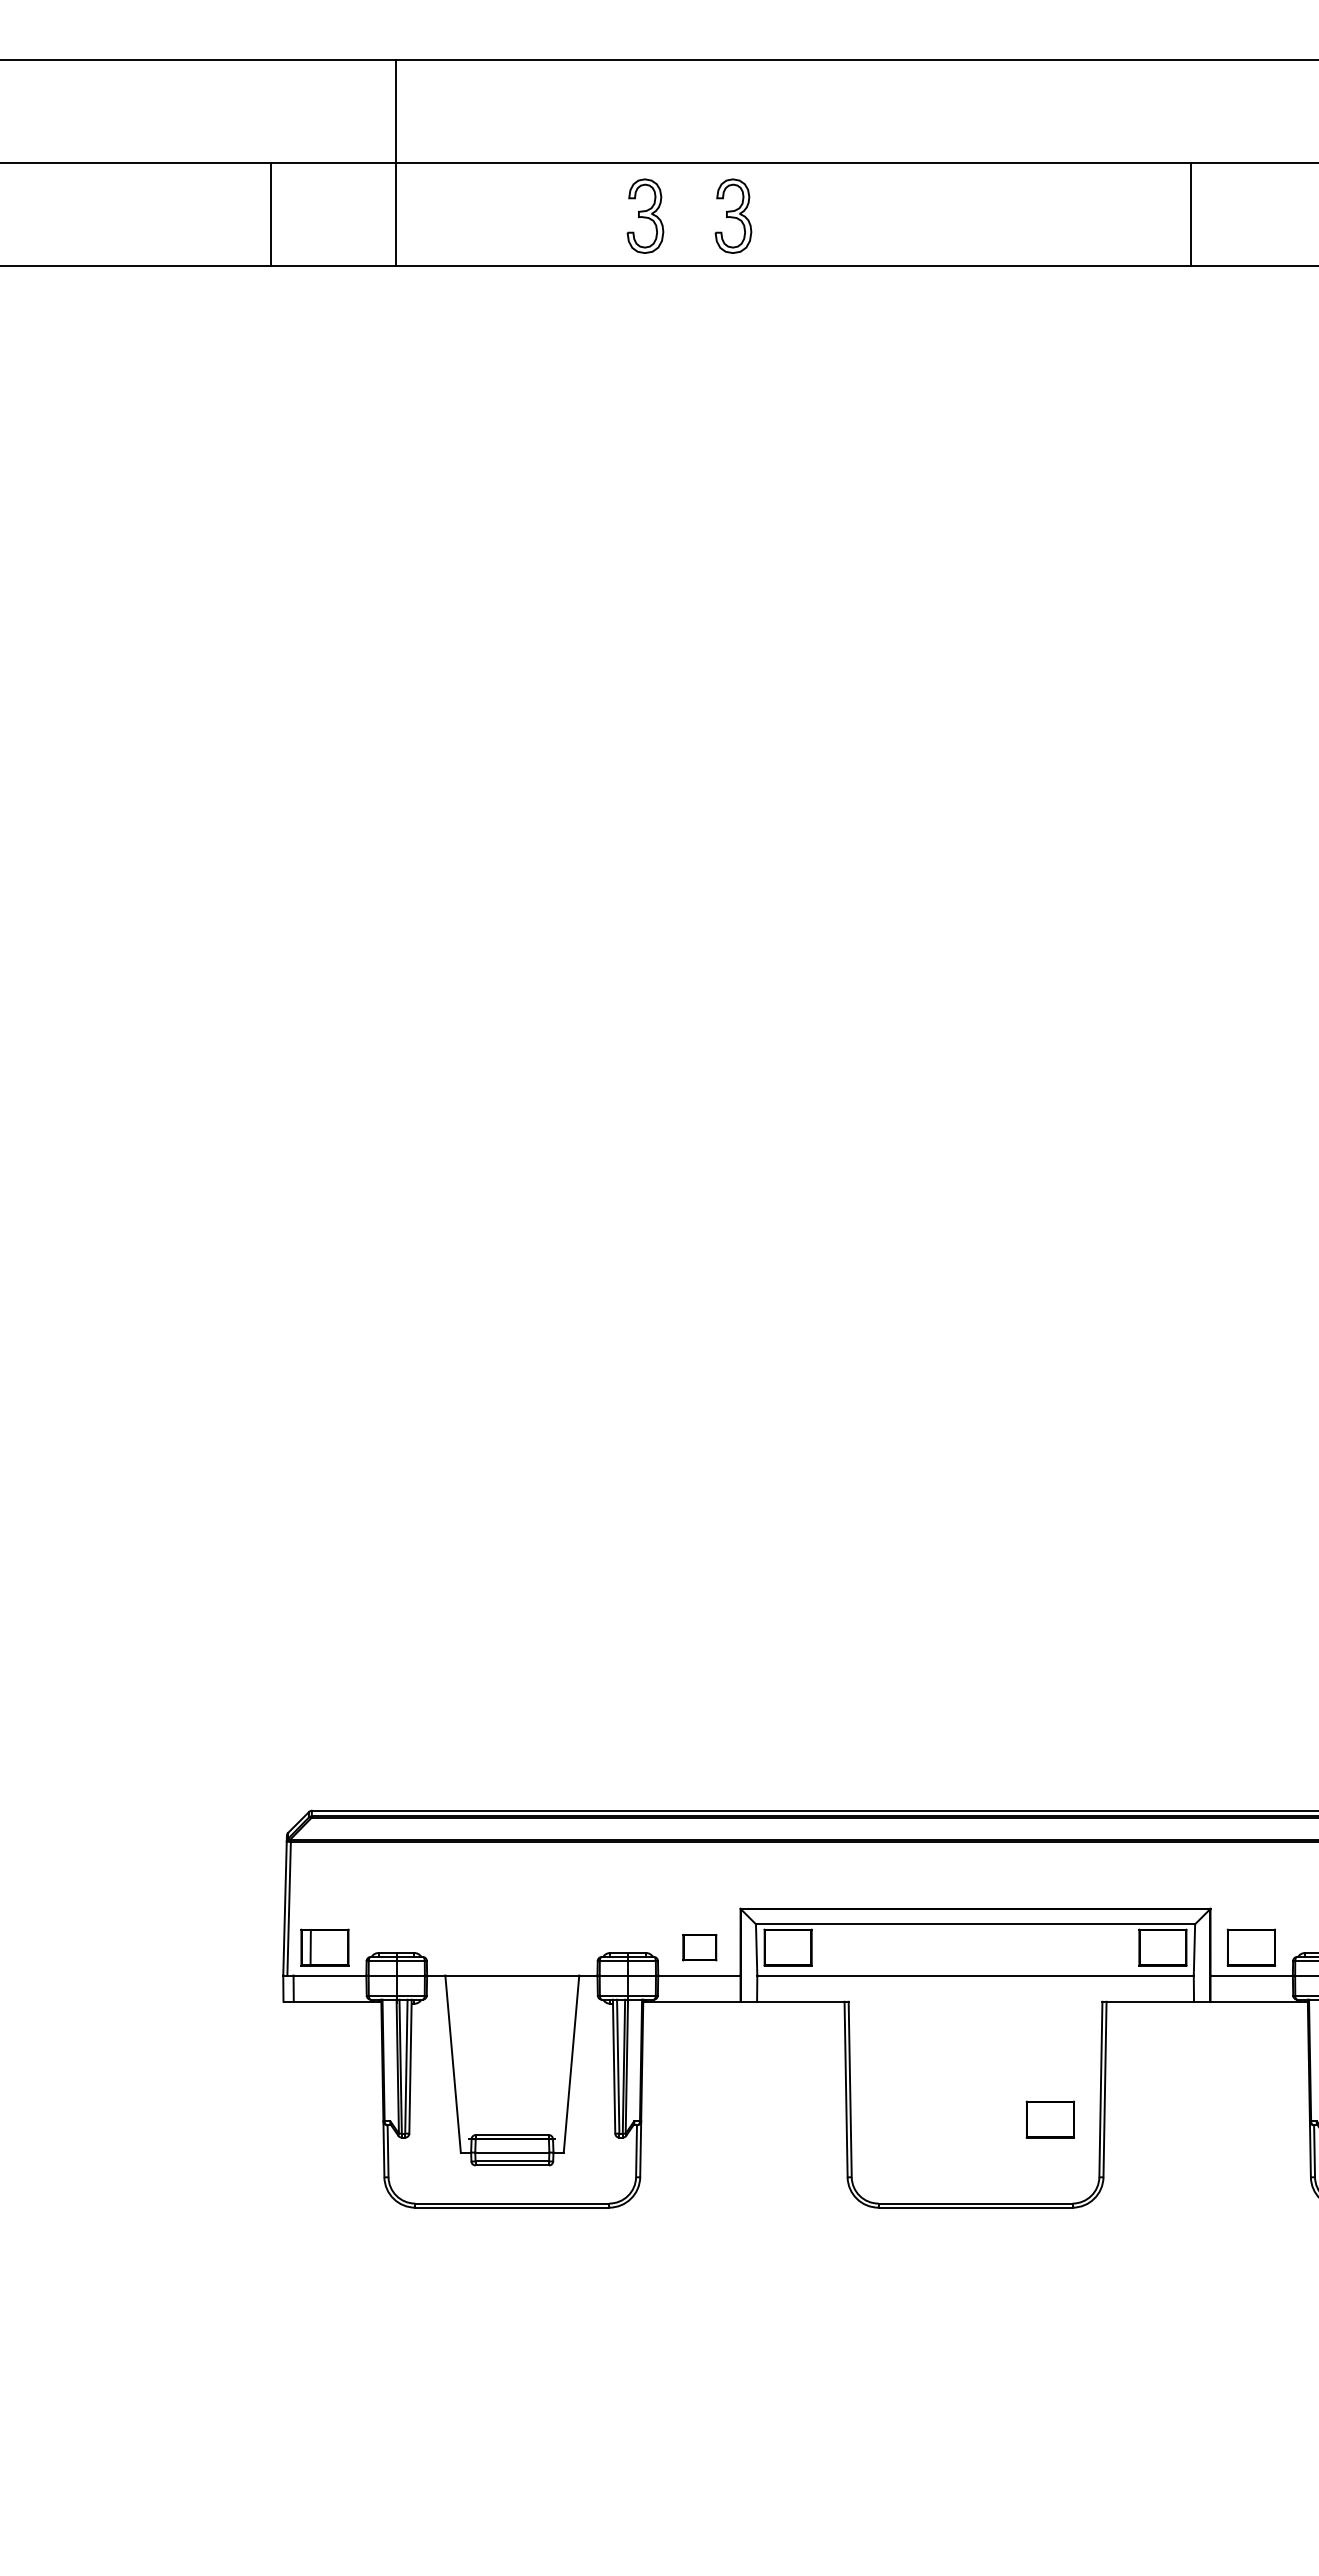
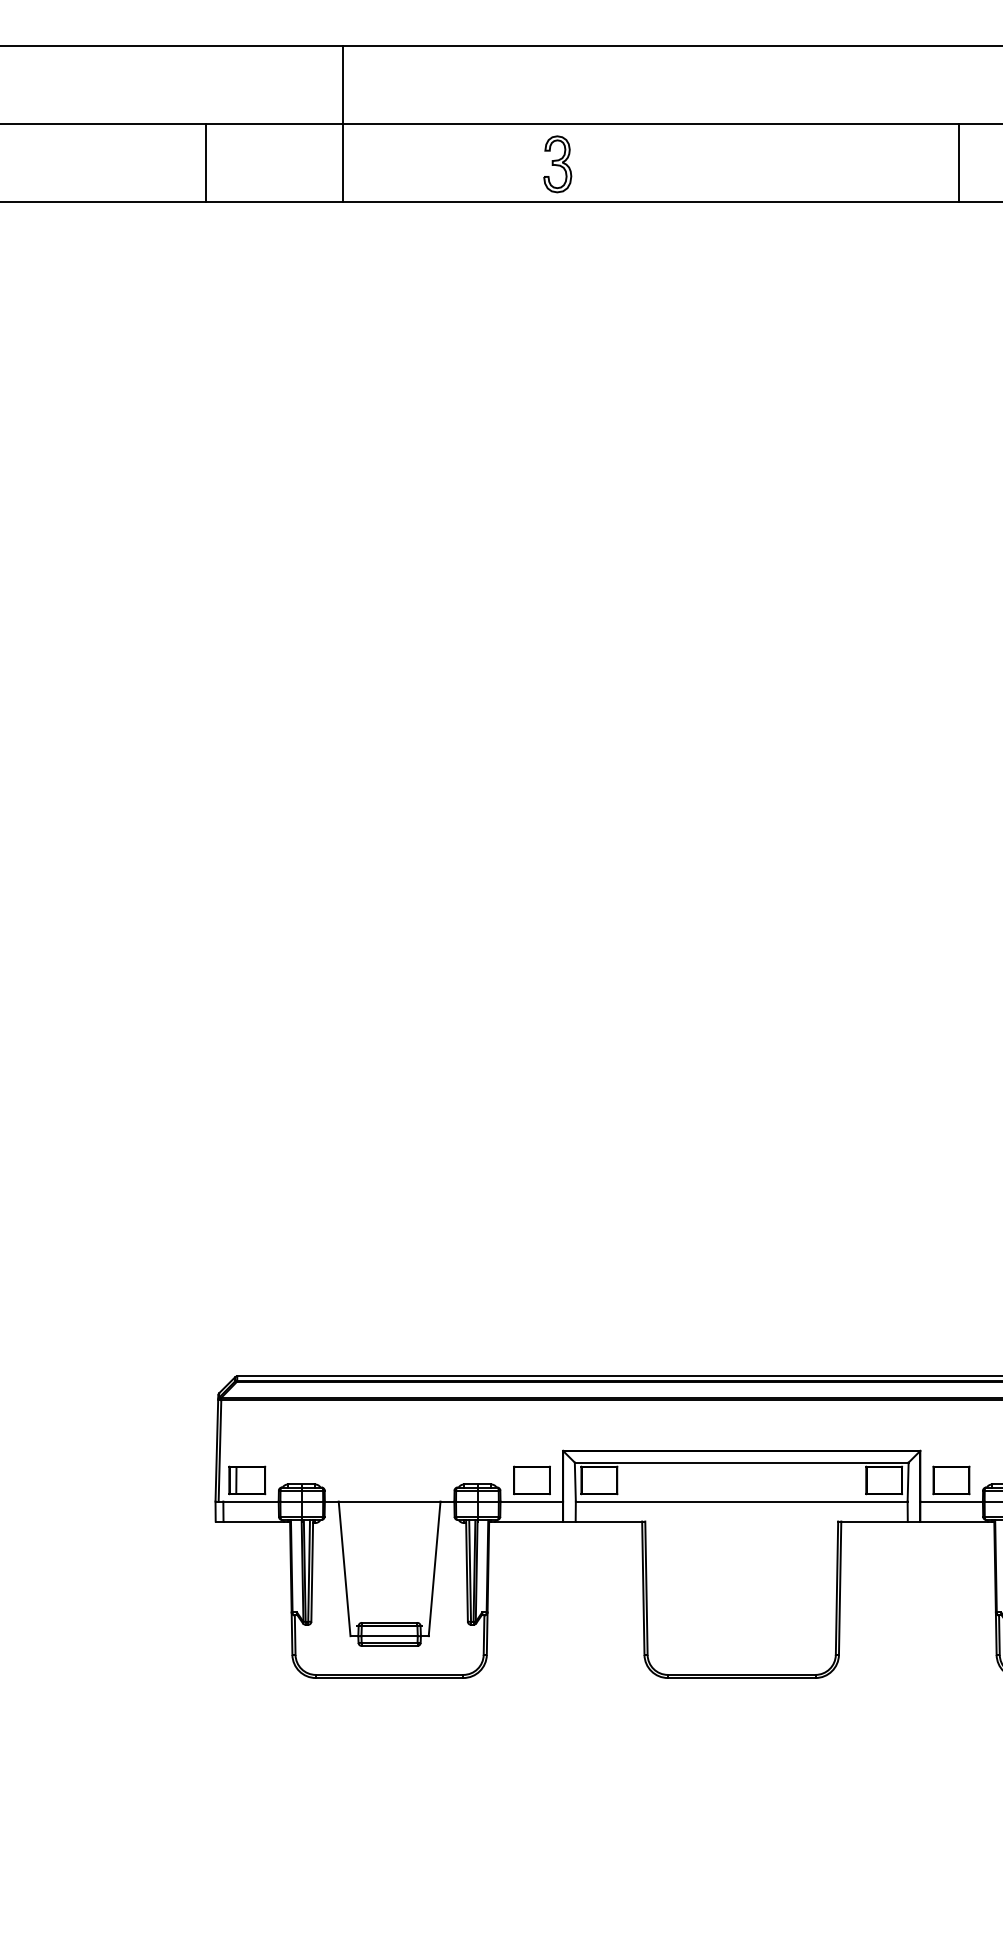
line: (395, 163) -> (342, 124), moved
line: (1191, 214) -> (959, 163), moved
part: (645, 215) -> (490, 163), removed
part: (699, 1947) -> (531, 1480), size x1.43
part: (1050, 2119) -> (798, 1611), removed

